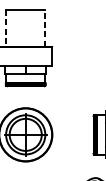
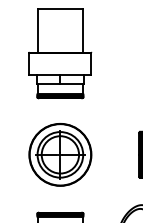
line: (6, 28) -> (37, 31), dashed -> solid
line: (45, 28) -> (83, 31), dashed -> solid

